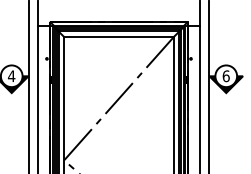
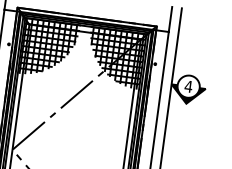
hatch: (86, 58) -> (49, 49), added
hatch: (150, 58) -> (114, 58), added
text: (225, 76) -> (187, 86), 6 -> 4

